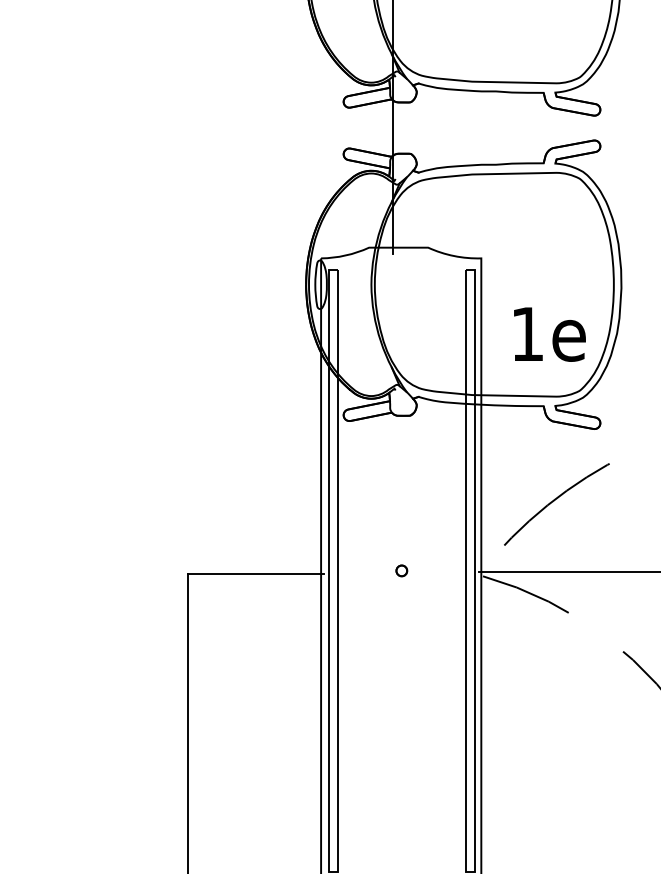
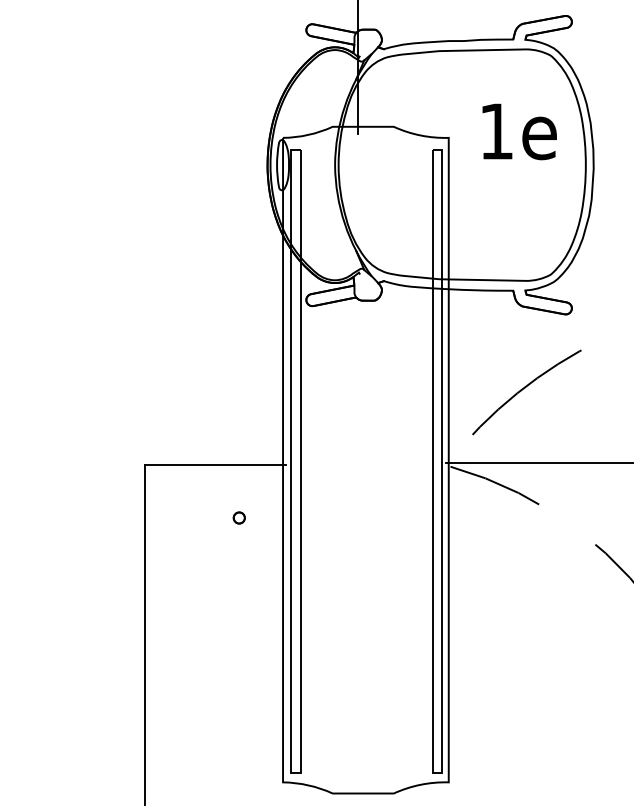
text: (549, 334) -> (519, 131), moved
part: (401, 570) -> (238, 517), moved

